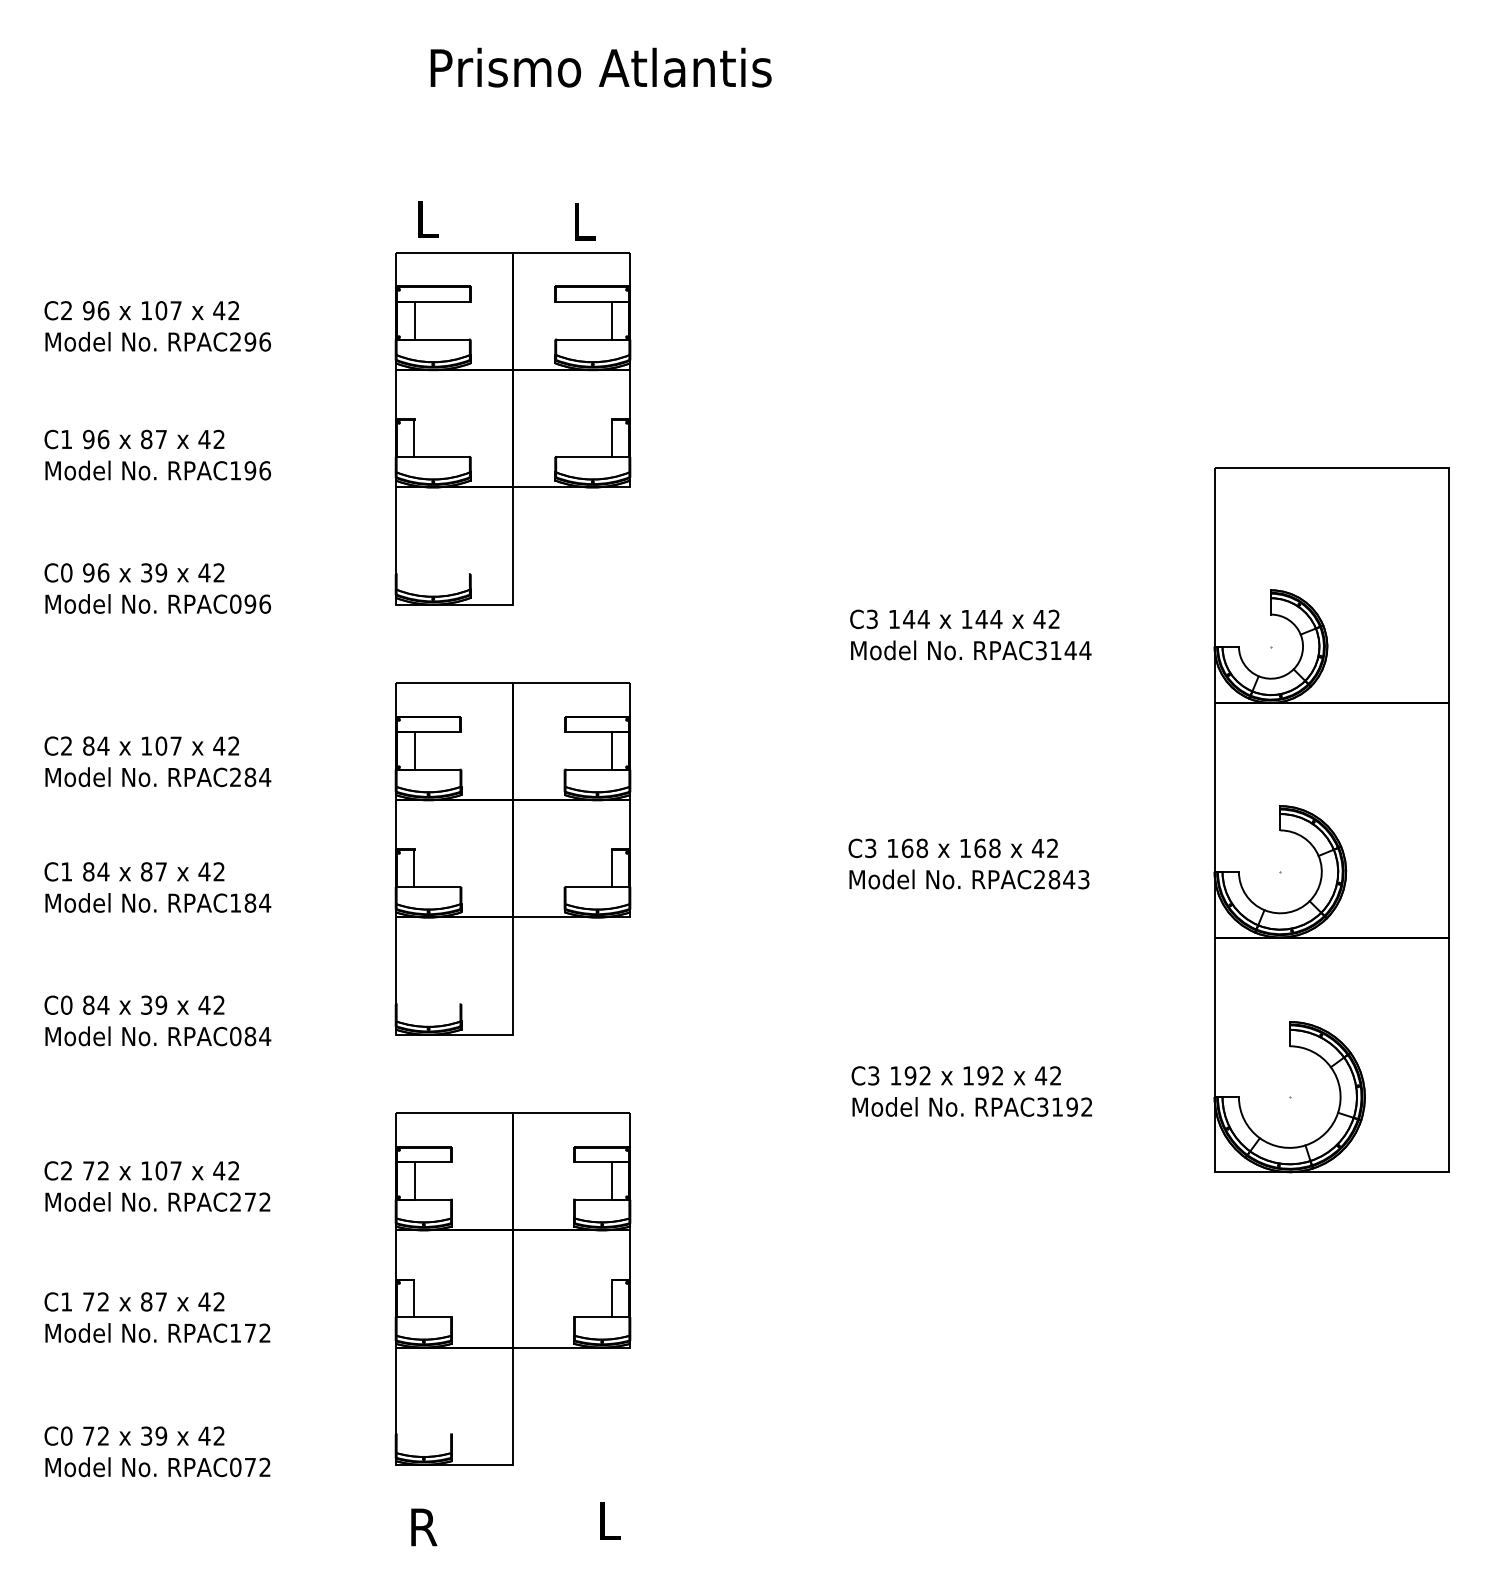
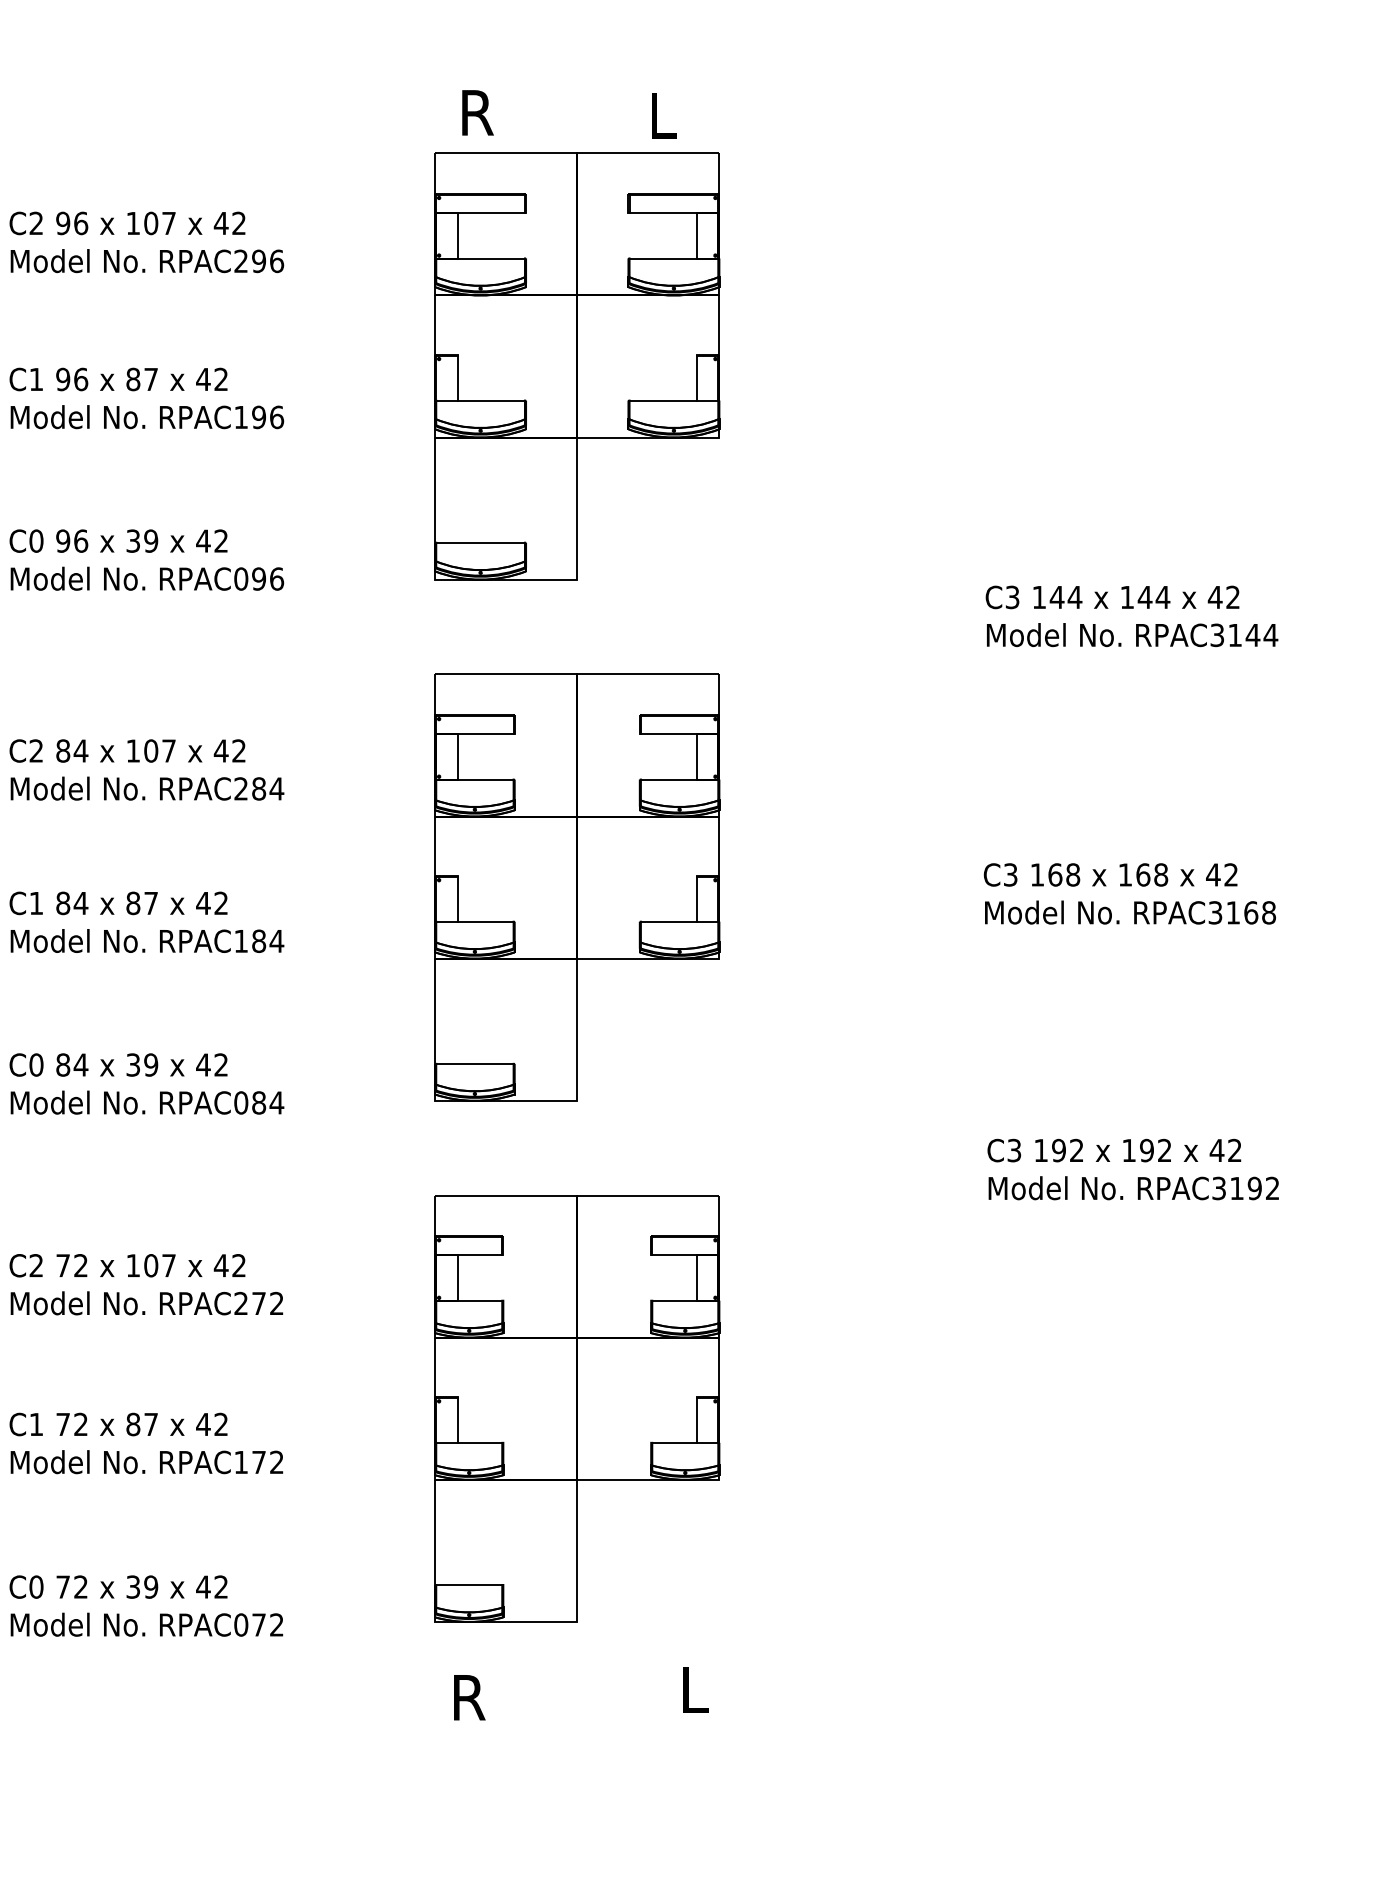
text: (431, 219) -> (478, 112), L -> R
line: (432, 574) -> (479, 543), added
text: (1061, 879) -> (1241, 912), RPAC2843 -> RPAC3168
line: (428, 1004) -> (474, 1064), added
line: (423, 1434) -> (468, 1585), added

